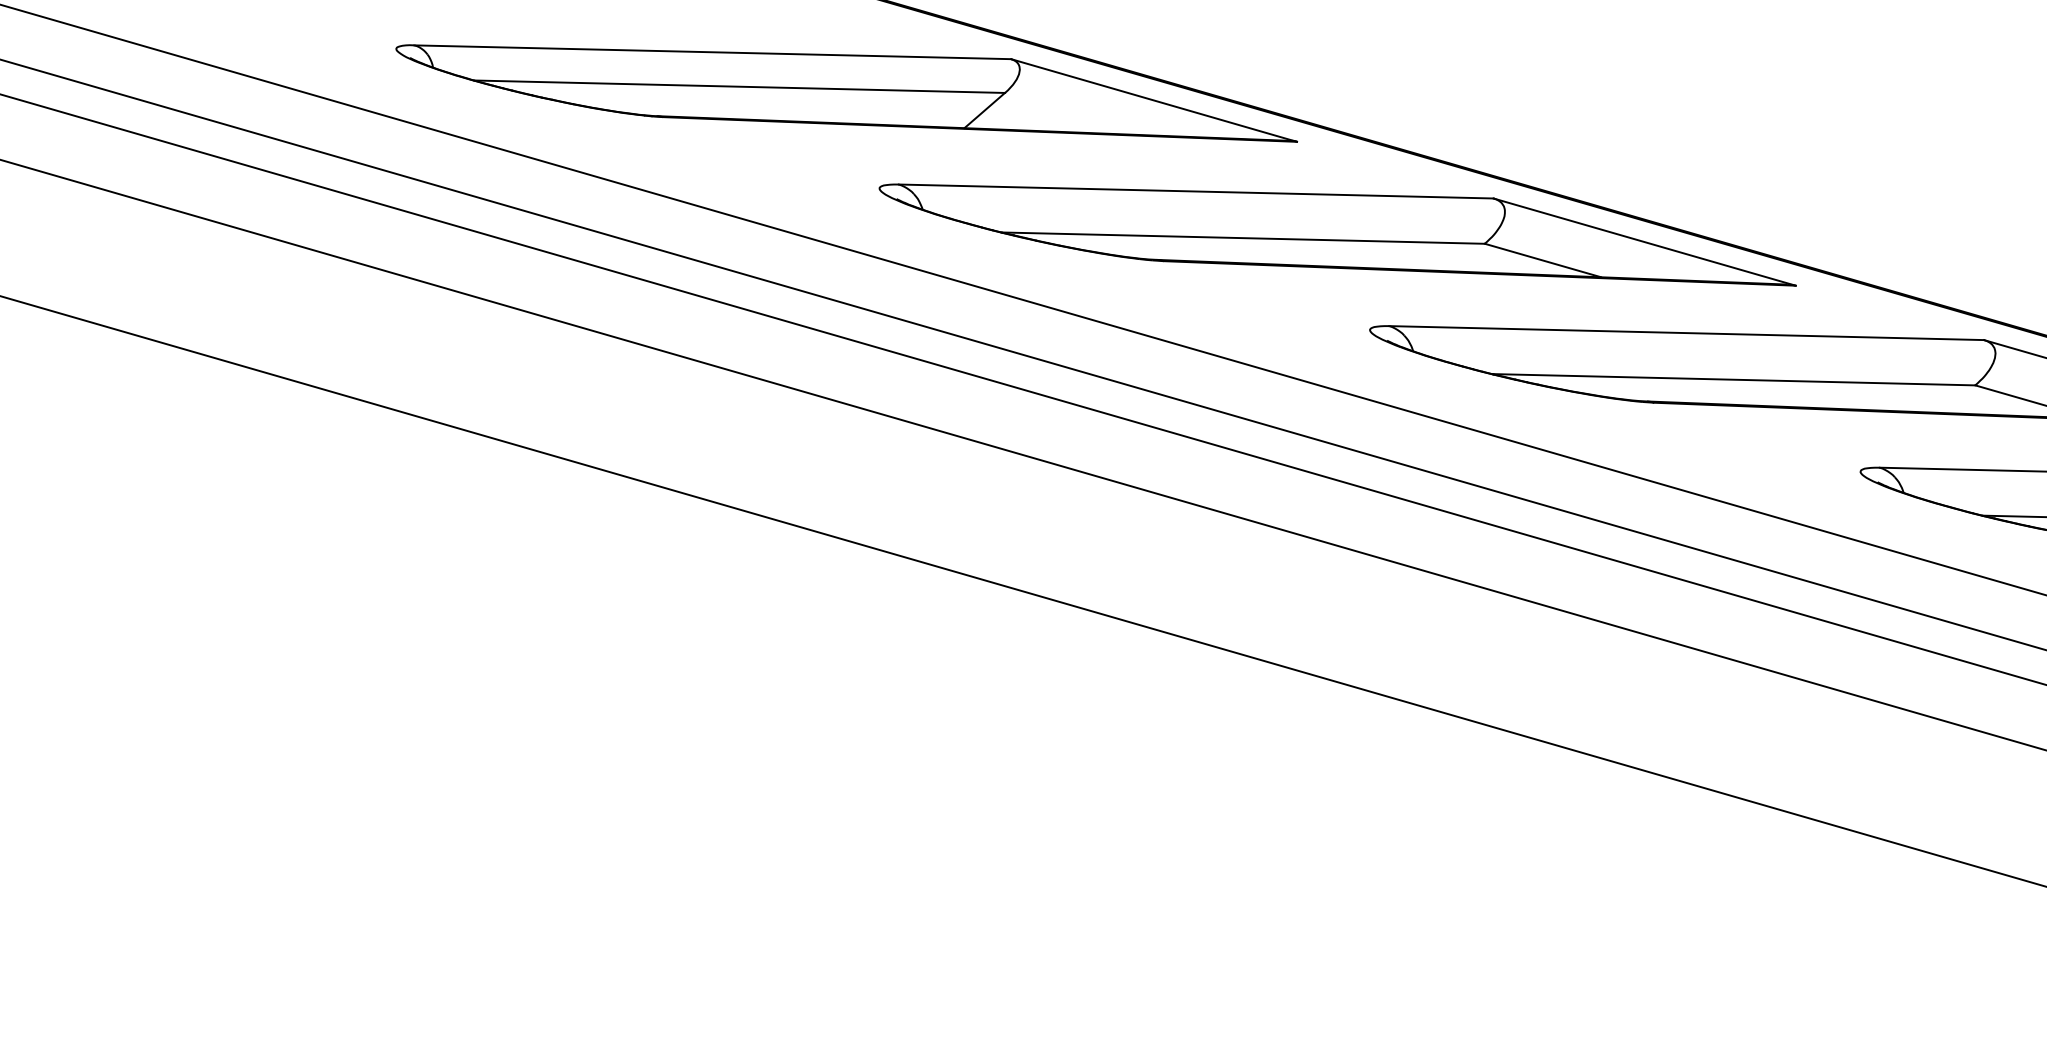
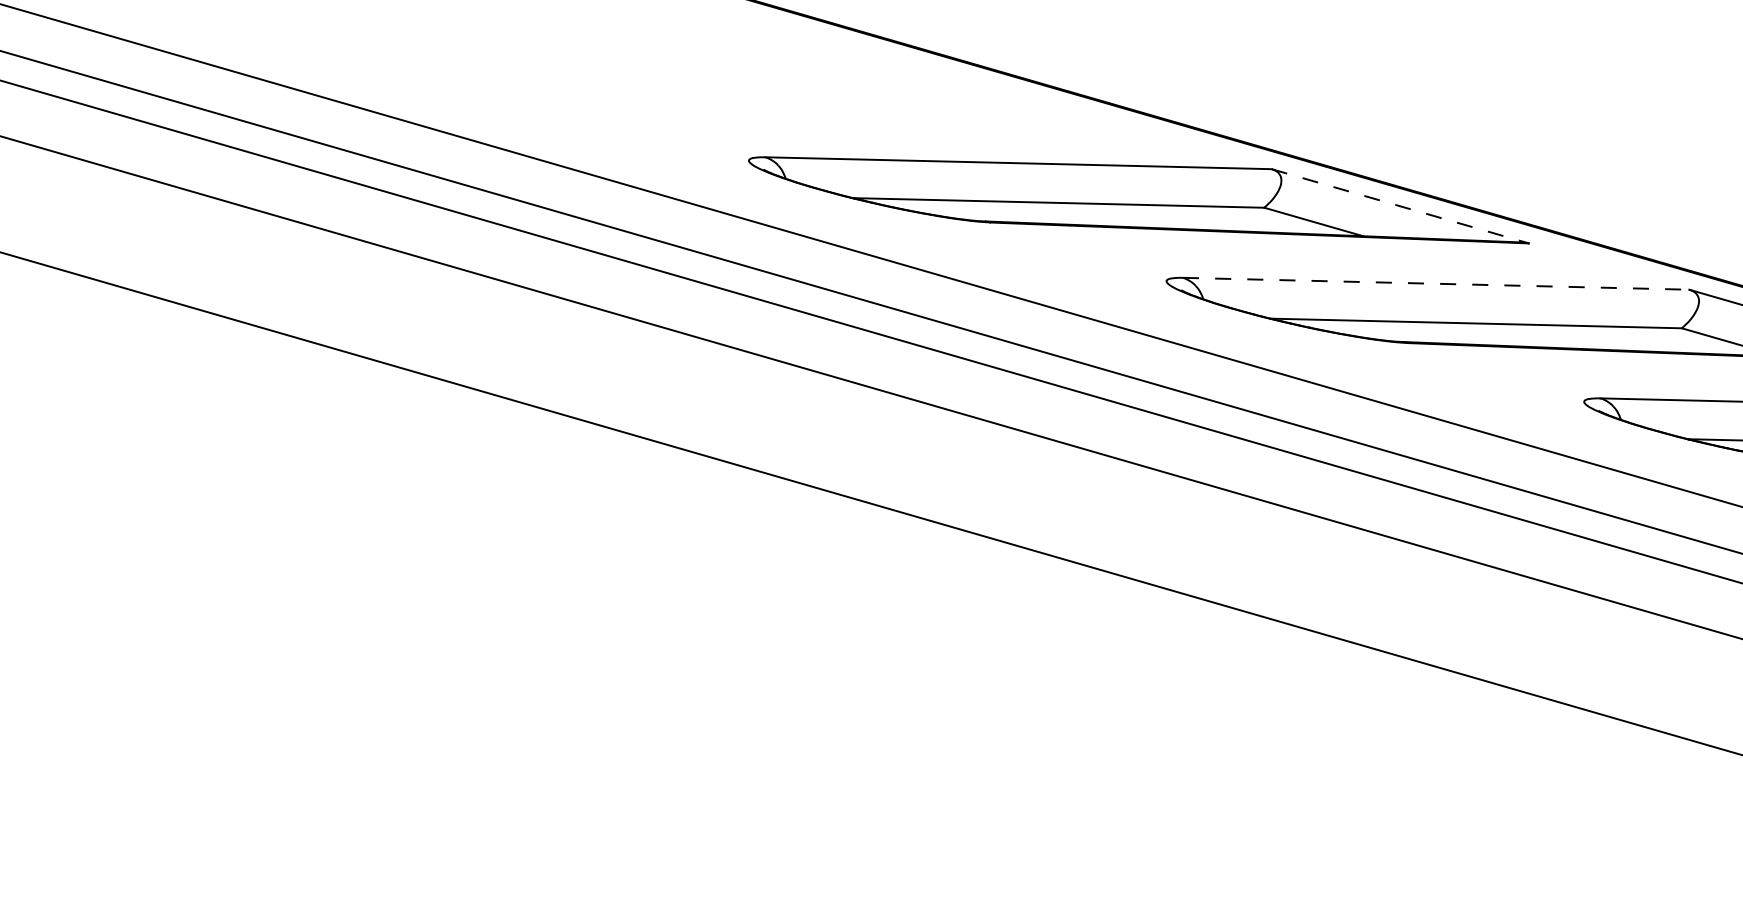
part: (846, 93) -> (720, 79), removed
line: (1645, 242) -> (1401, 206), solid -> dashed
line: (1687, 333) -> (1436, 284), solid -> dashed

